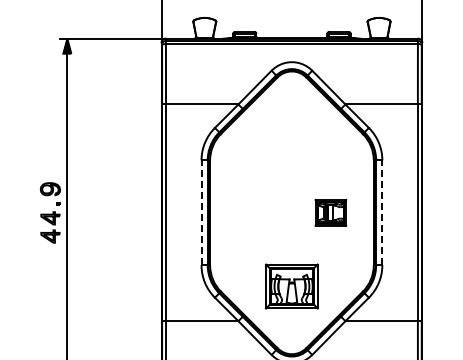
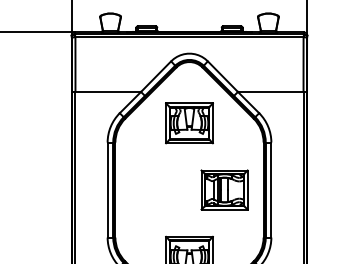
part: (291, 139) -> (189, 123), added
line: (201, 212) -> (107, 189), dashed -> solid
part: (330, 212) -> (224, 189), size x1.67
line: (382, 212) -> (271, 189), dashed -> solid

